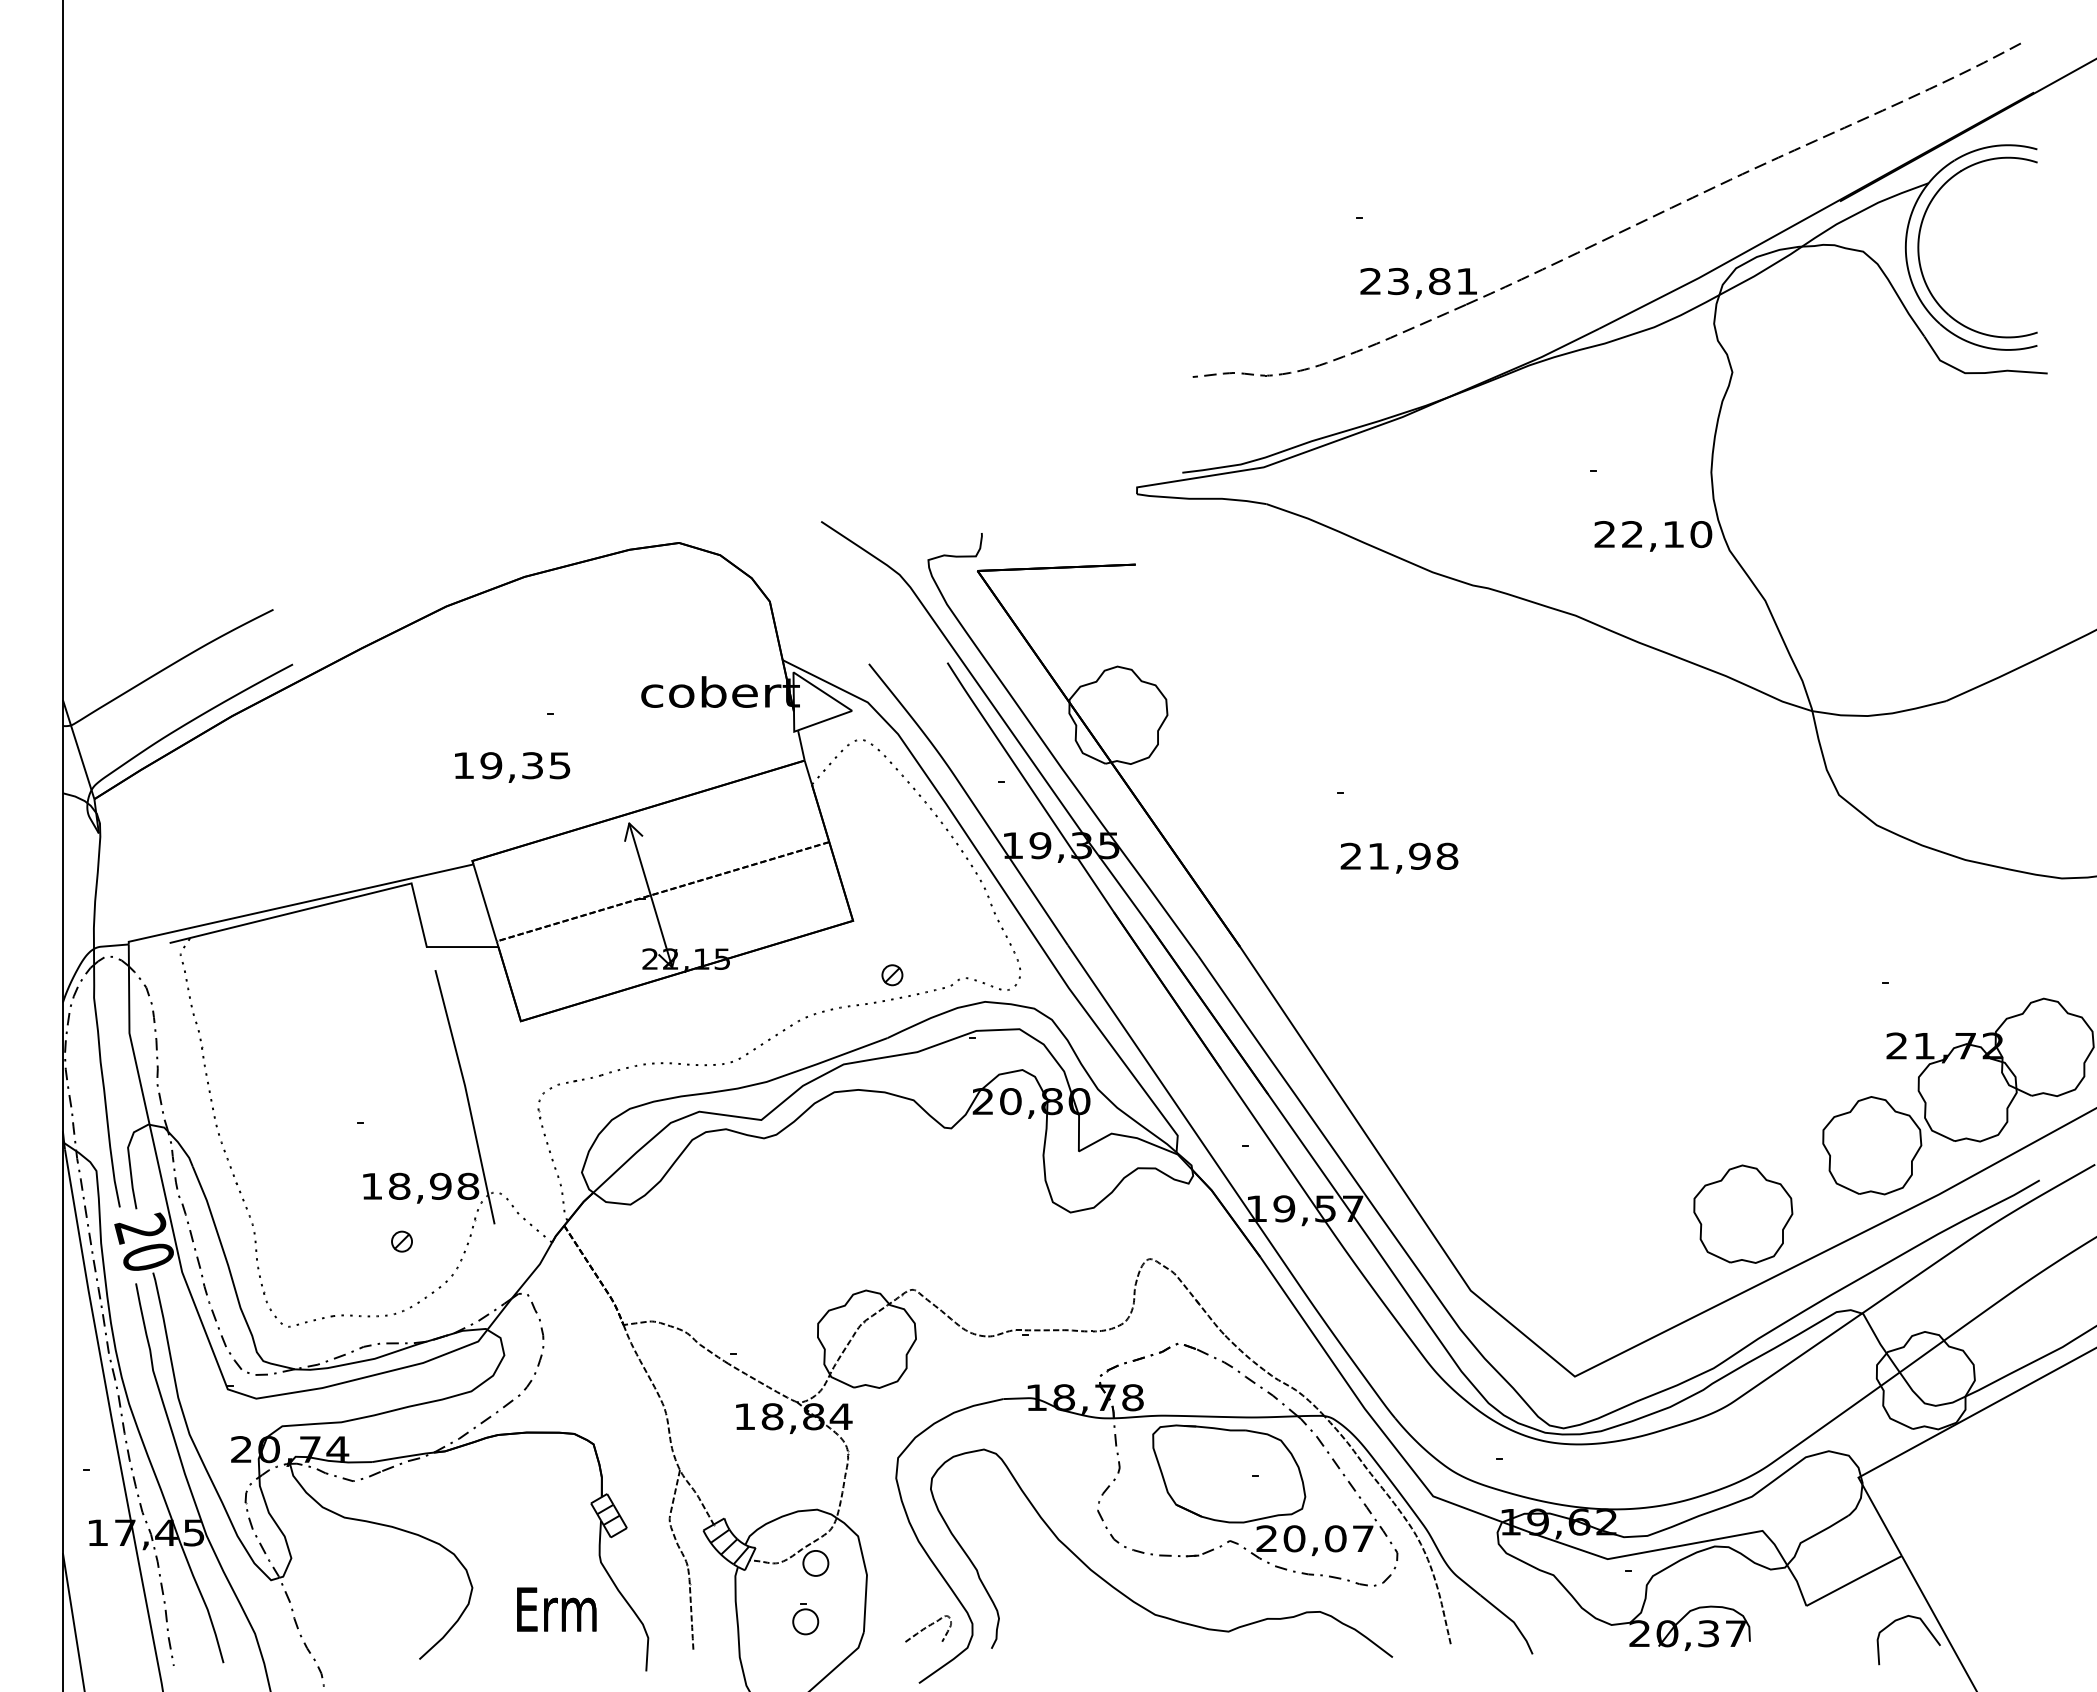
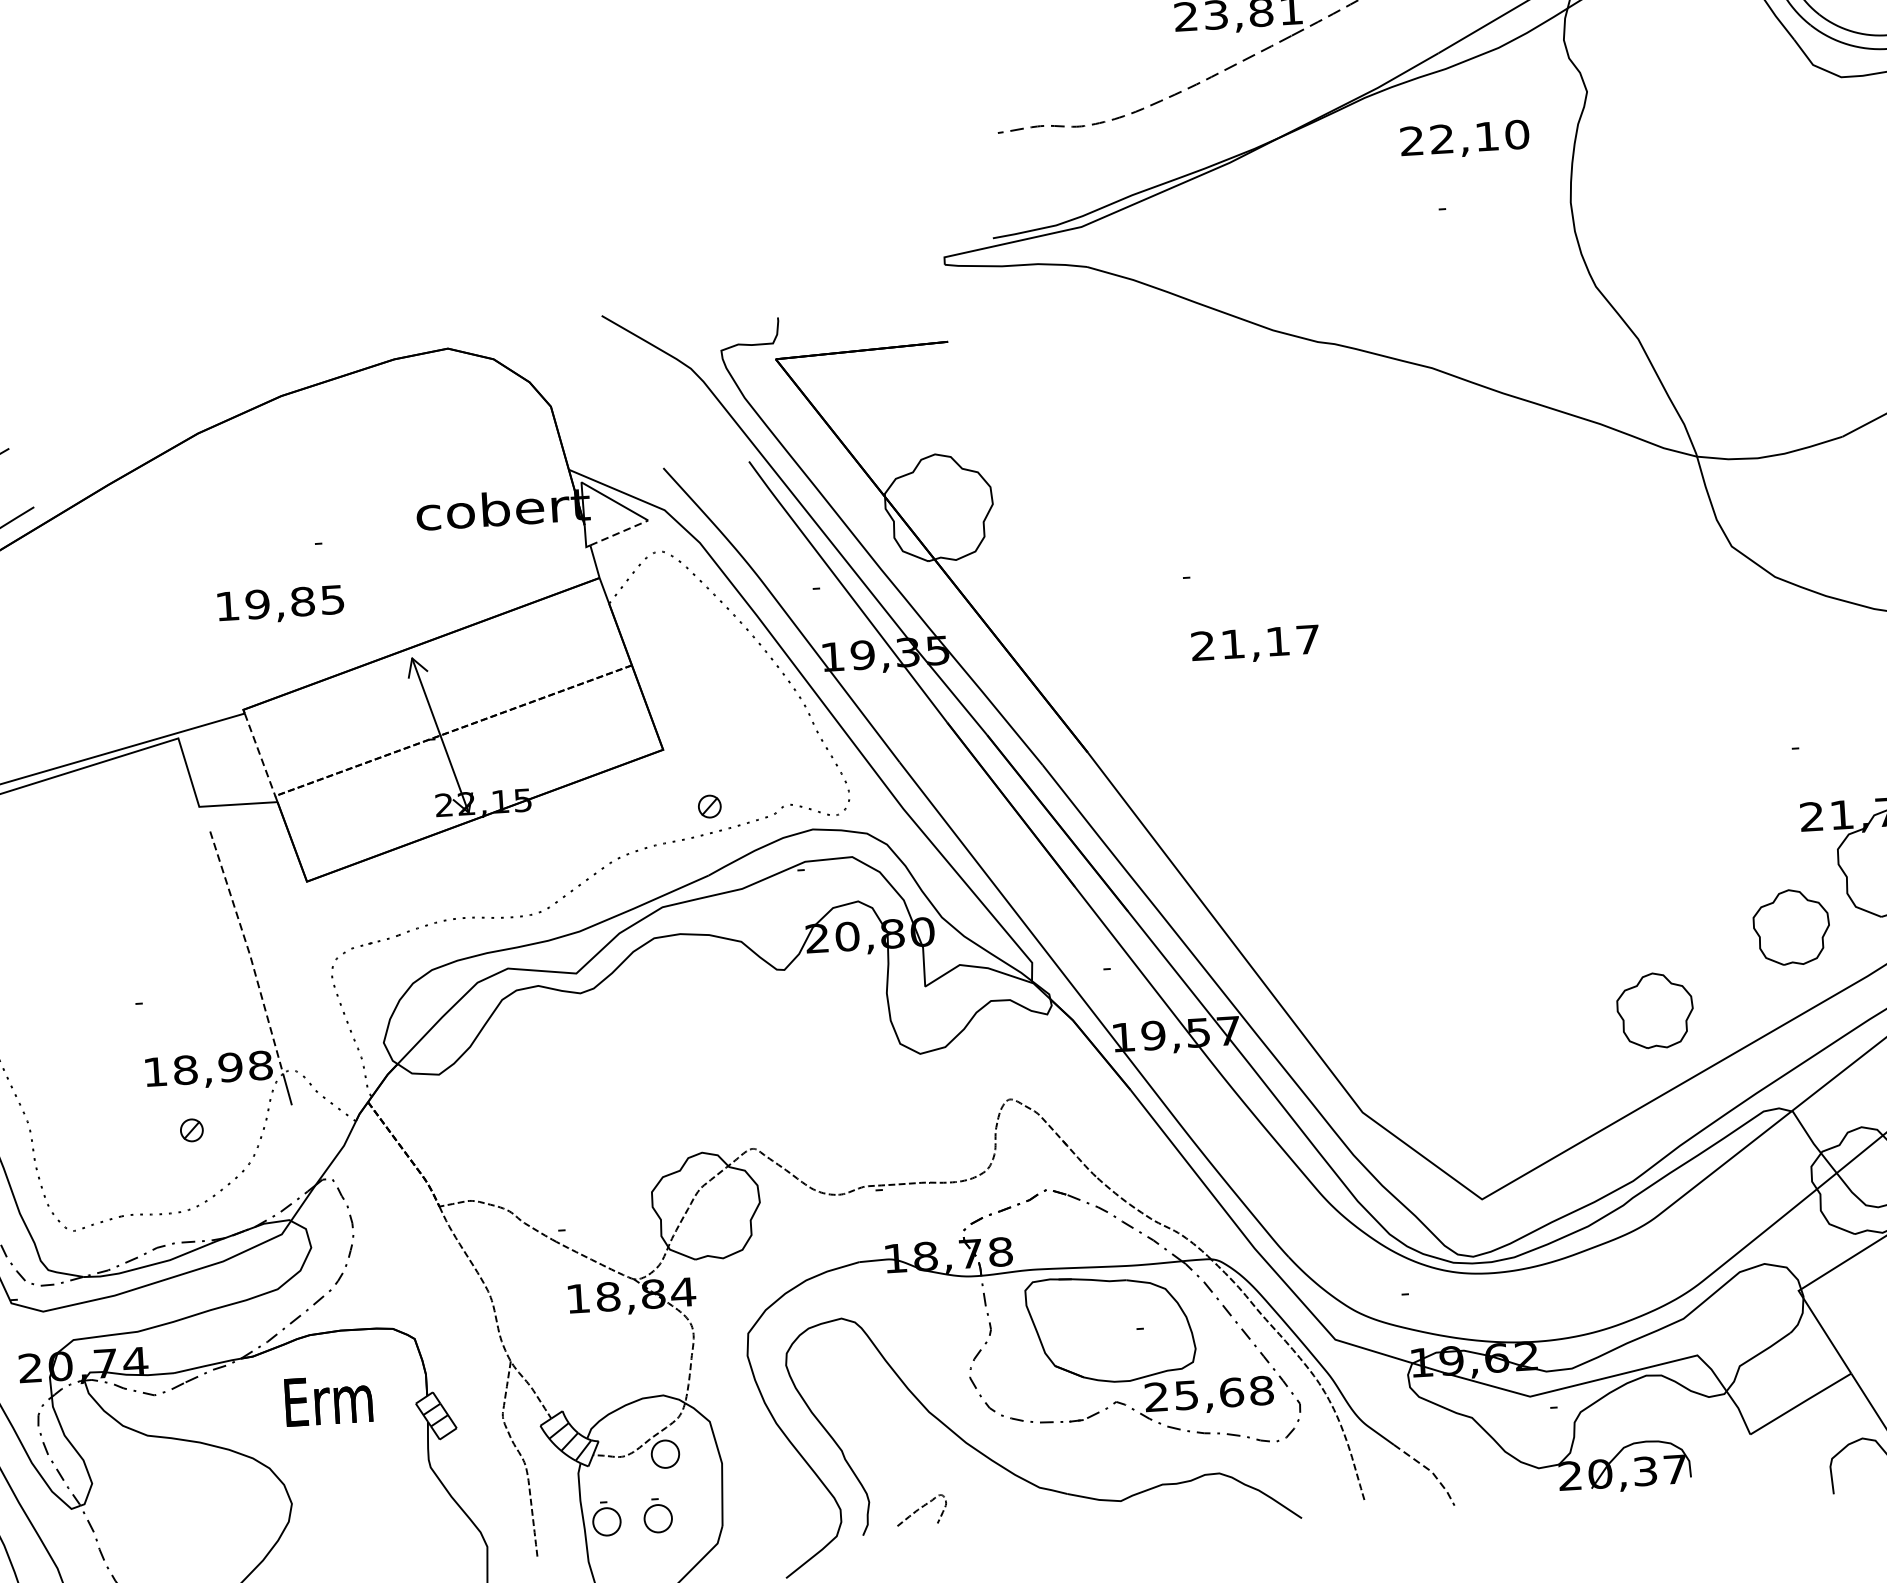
text: (1653, 536) -> (1465, 140), moved
line: (825, 720) -> (619, 532), solid -> dashed
text: (532, 765) -> (302, 601), 19,35 -> 19,85
text: (1433, 855) -> (1292, 639), 21,98 -> 21,17
line: (485, 903) -> (260, 755), solid -> dashed
line: (464, 1082) -> (249, 952), solid -> dashed
part: (1872, 1145) -> (1791, 927), size x0.7
part: (1743, 1213) -> (1655, 1009), size x0.7
text: (1328, 1538) -> (1223, 1392), 20,07 -> 25,68
text: (556, 1609) -> (328, 1400), moved
part: (758, 1619) -> (606, 1519), added
line: (1513, 1621) -> (1431, 1471), solid -> dashed
curve: (928, 1626) -> (921, 1507), moved

